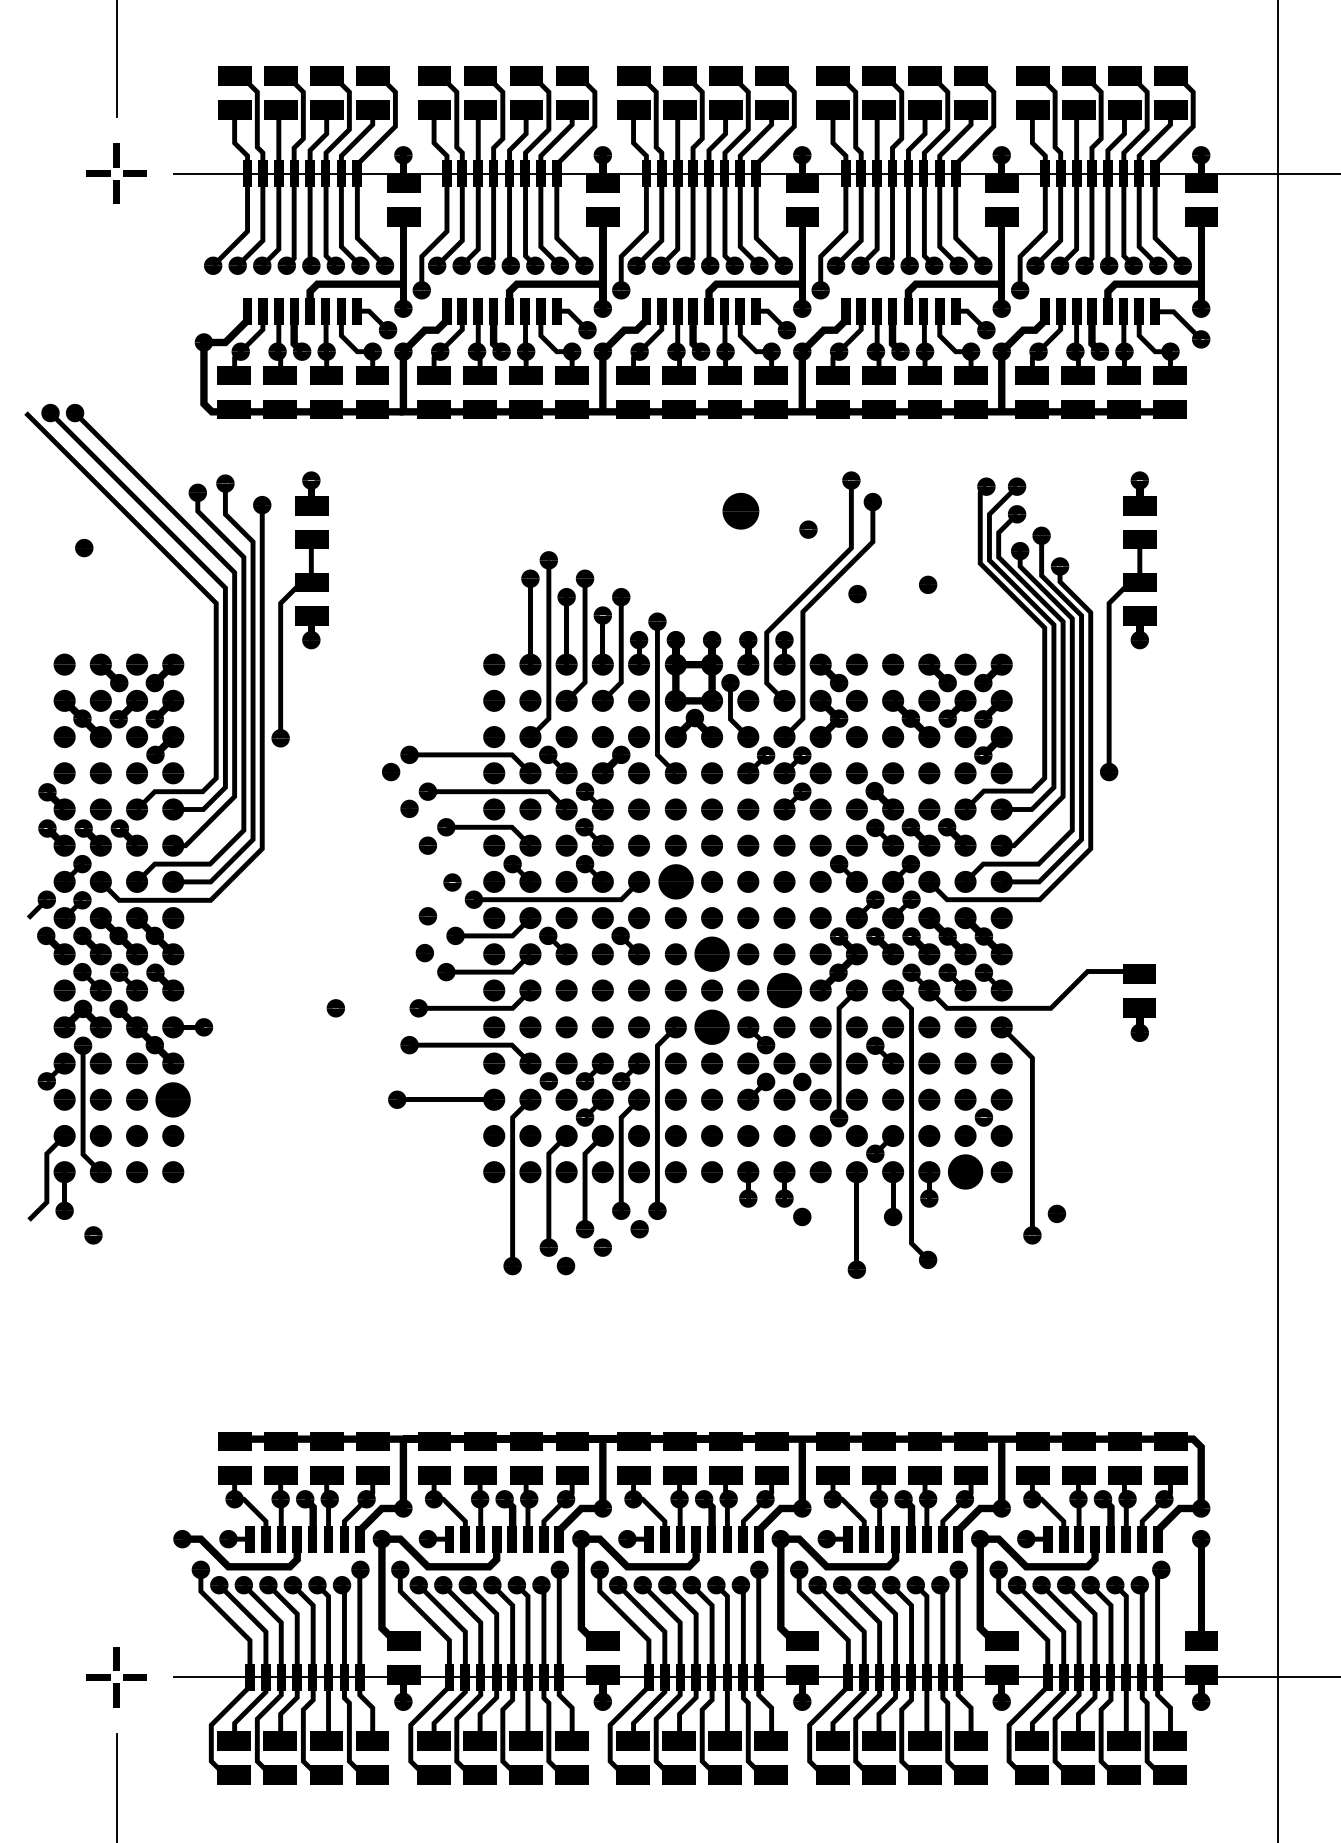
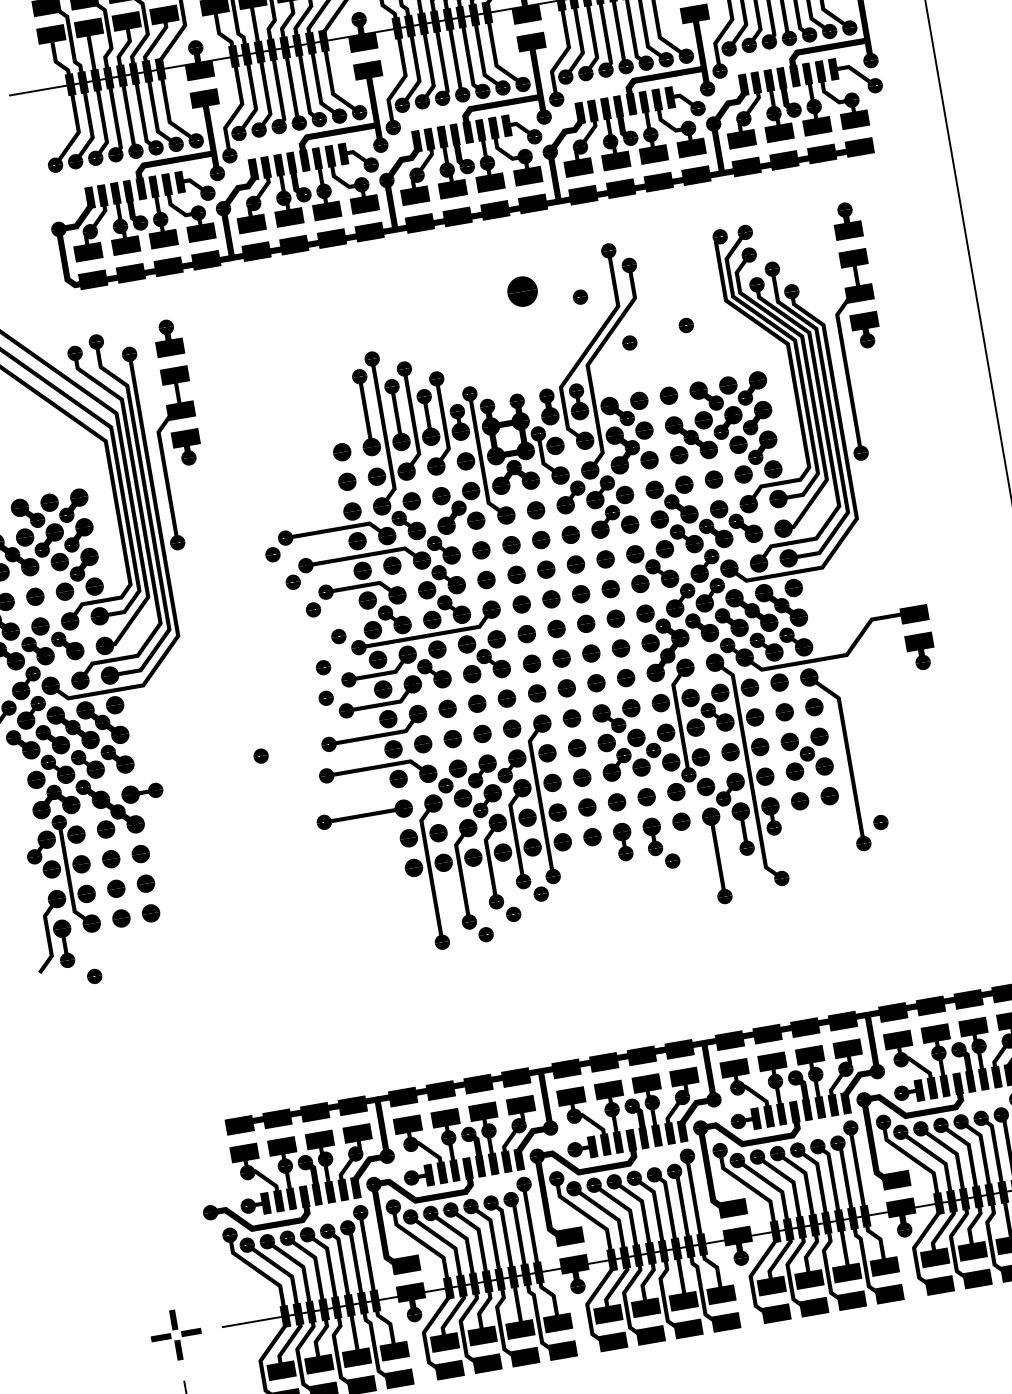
part: (675, 881) -> (521, 604), size x0.62
part: (711, 954) -> (561, 658), size x0.62
part: (784, 990) -> (626, 678), size x0.62
part: (711, 1027) -> (571, 718), size x0.62
part: (173, 1099) -> (141, 853), size x0.62
part: (965, 1172) -> (800, 801), size x0.62

